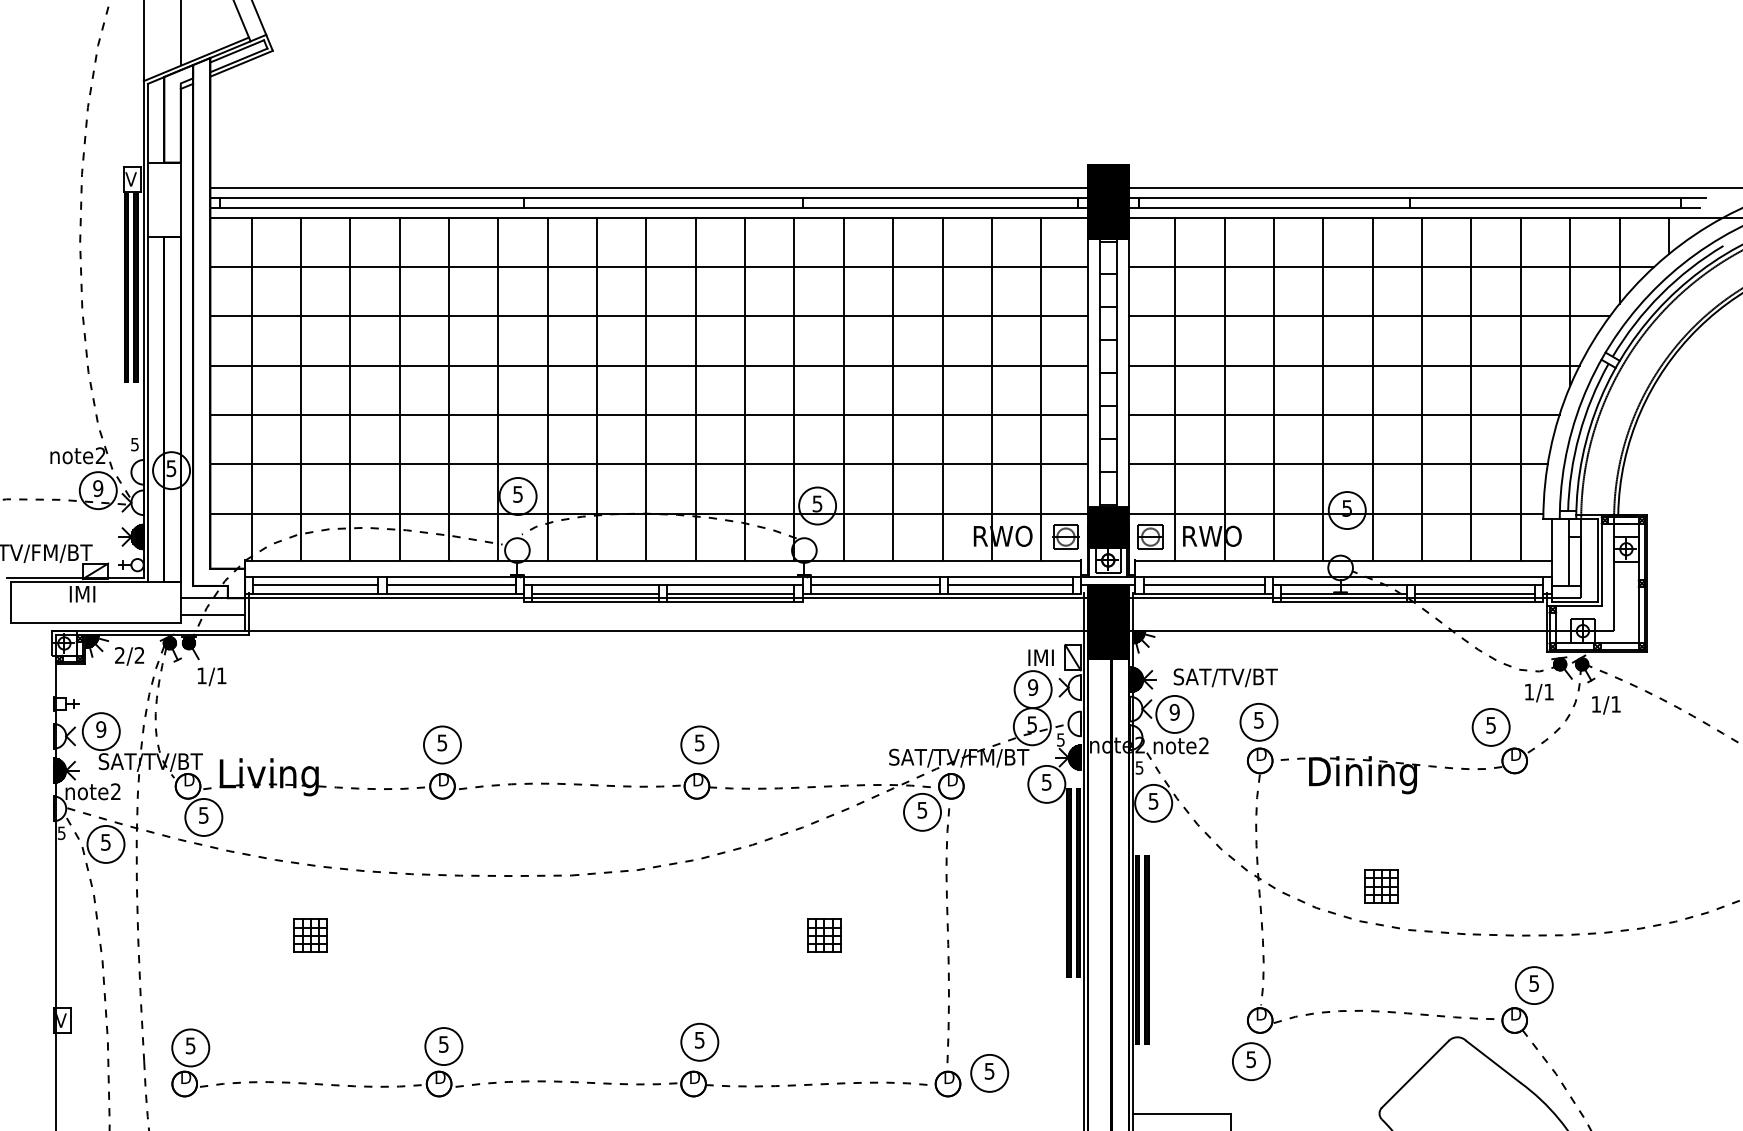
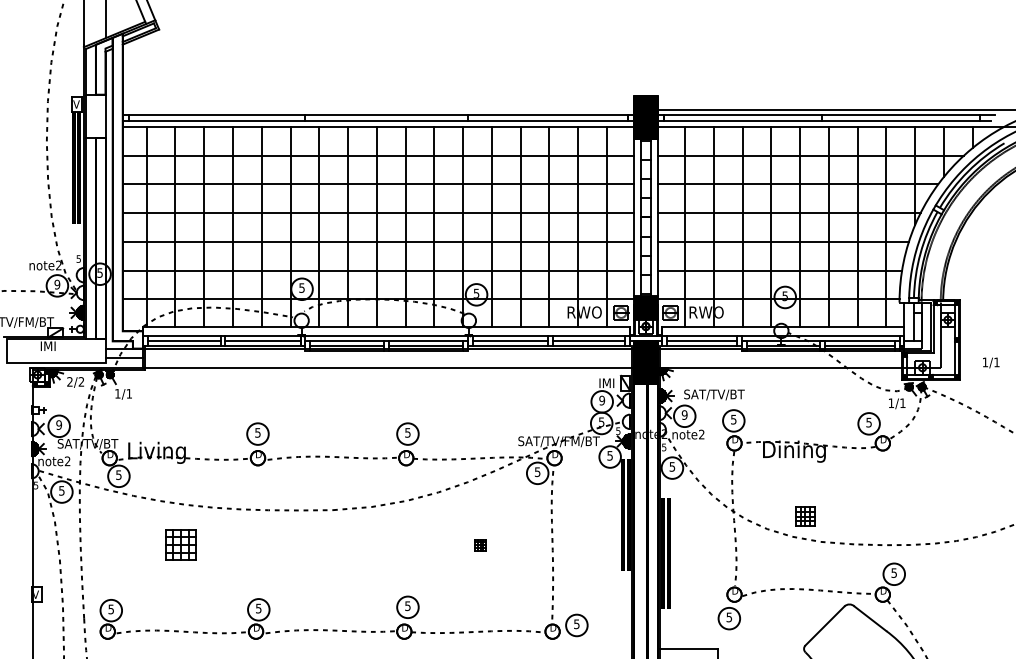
line: (649, 187) -> (378, 109), removed
text: (1606, 704) -> (991, 362), moved
part: (311, 936) -> (181, 545), size x1.6
part: (824, 936) -> (480, 545), size x0.6

